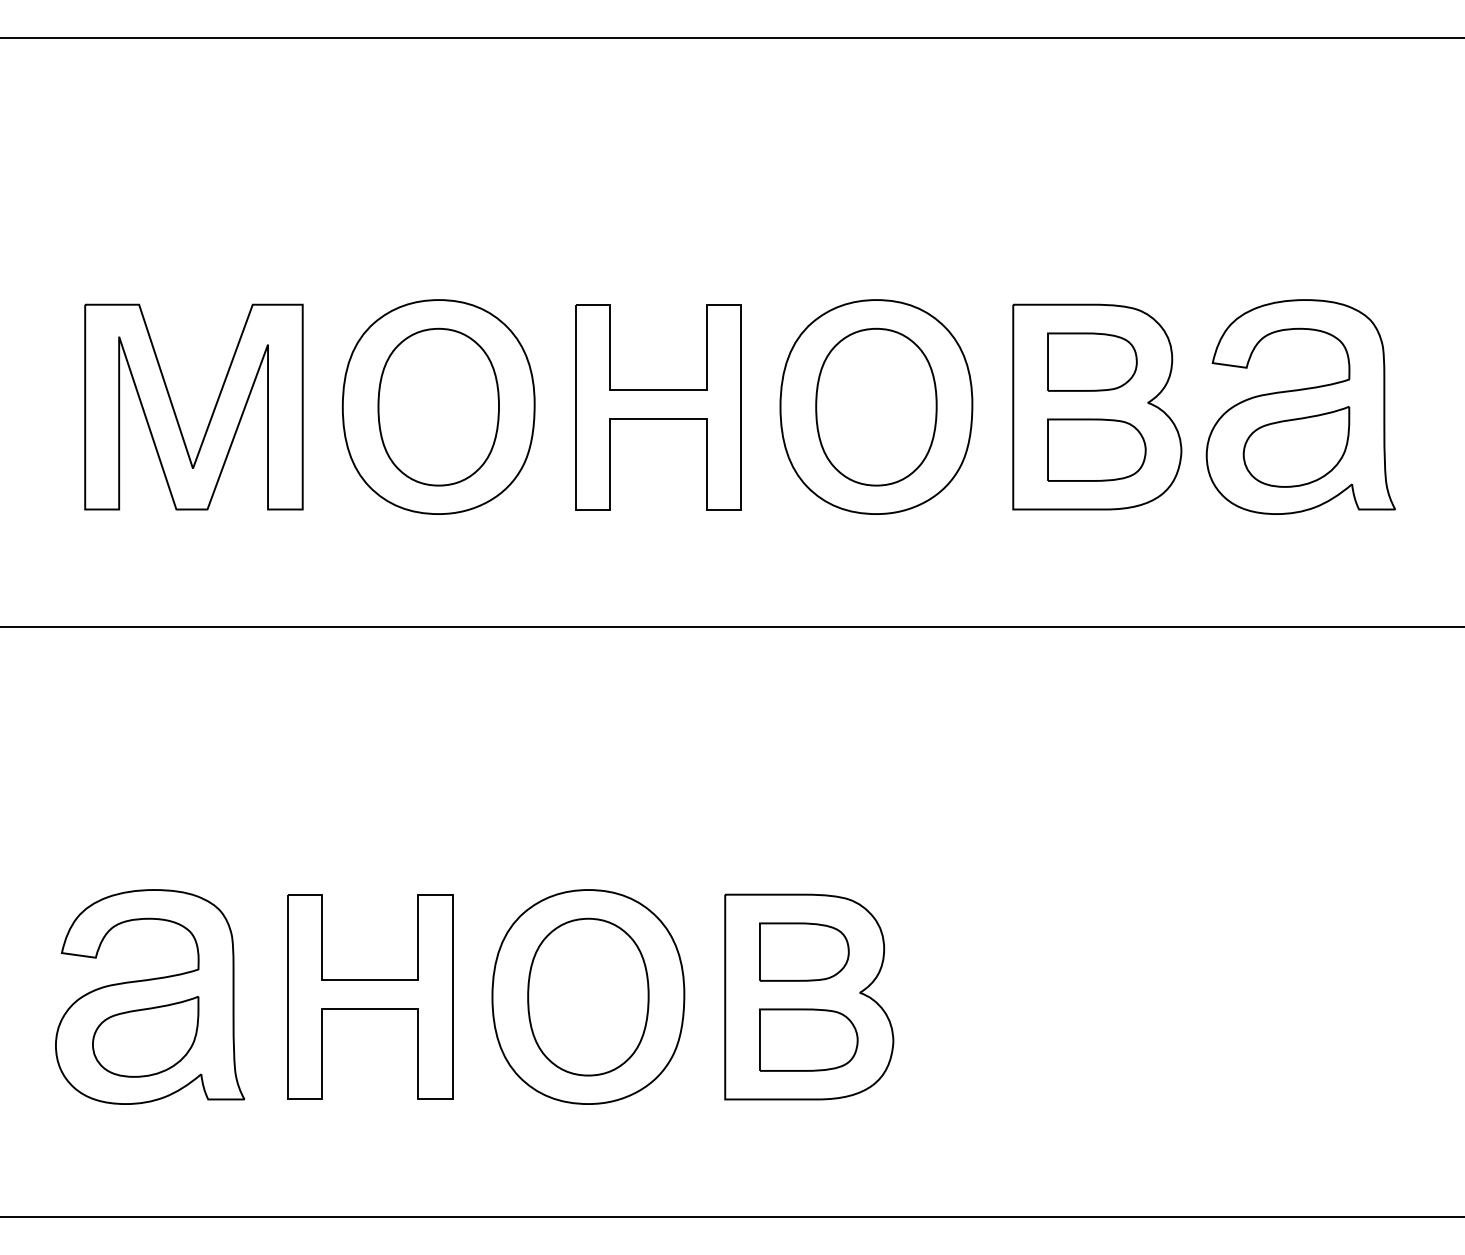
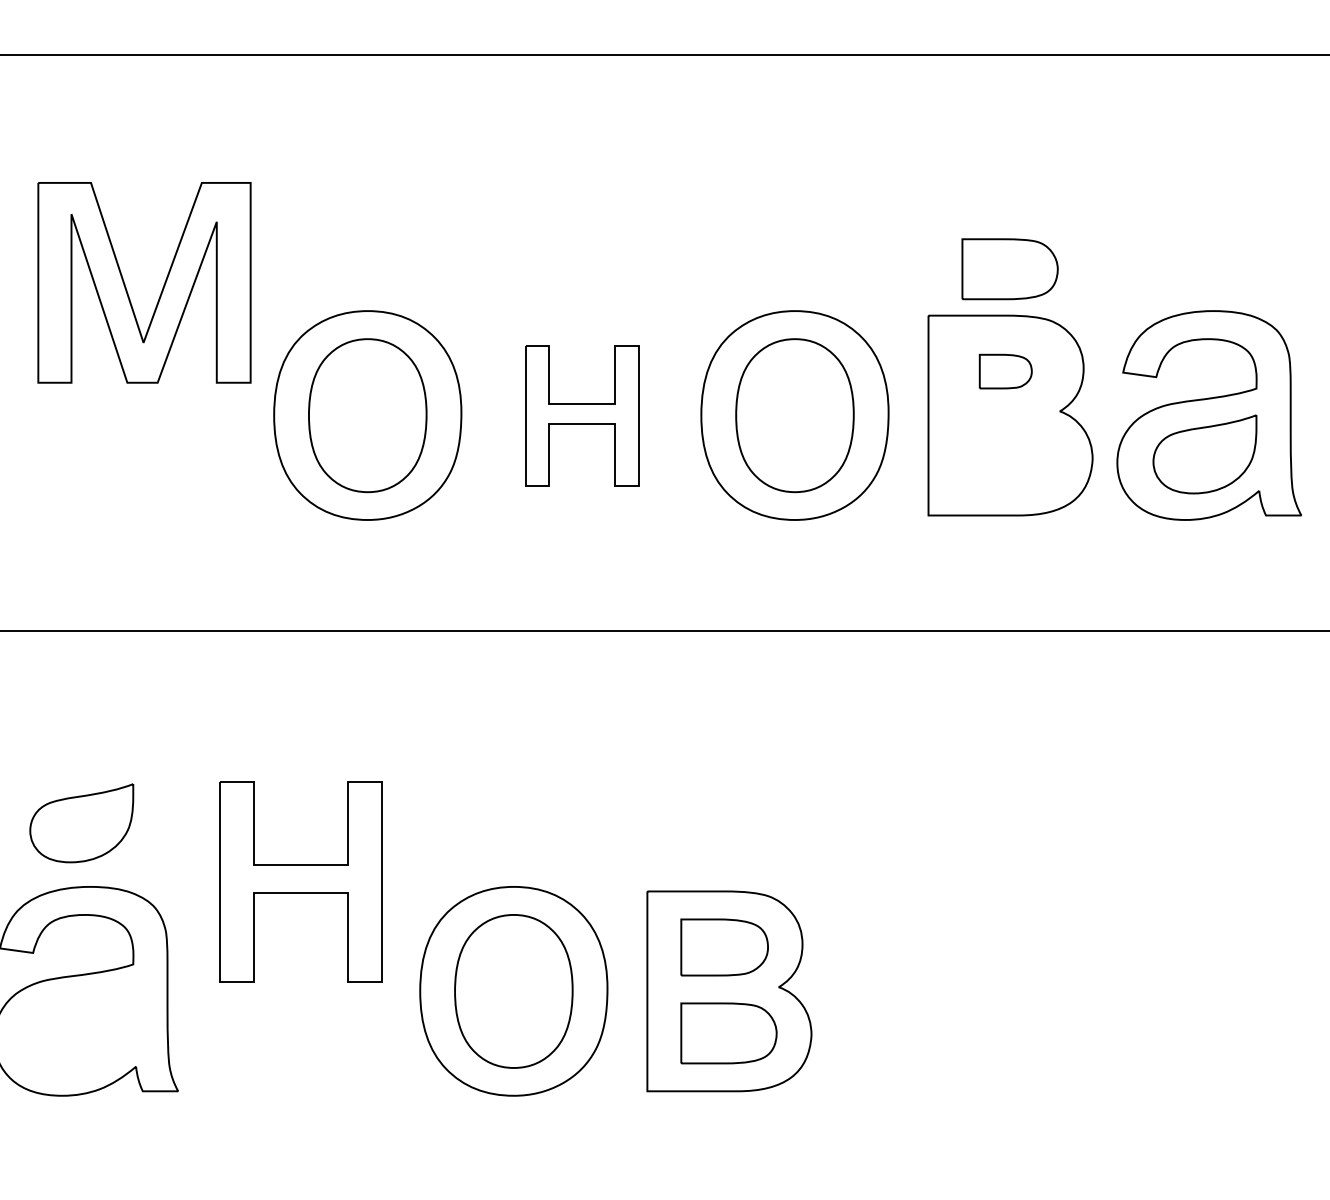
part: (1092, 361) -> (1005, 371), size x0.6
part: (658, 407) -> (582, 415), size x0.7
part: (175, 411) -> (126, 287), moved
part: (1096, 449) -> (1009, 268), moved
part: (370, 996) -> (301, 881), moved
part: (145, 1036) -> (81, 822), moved

